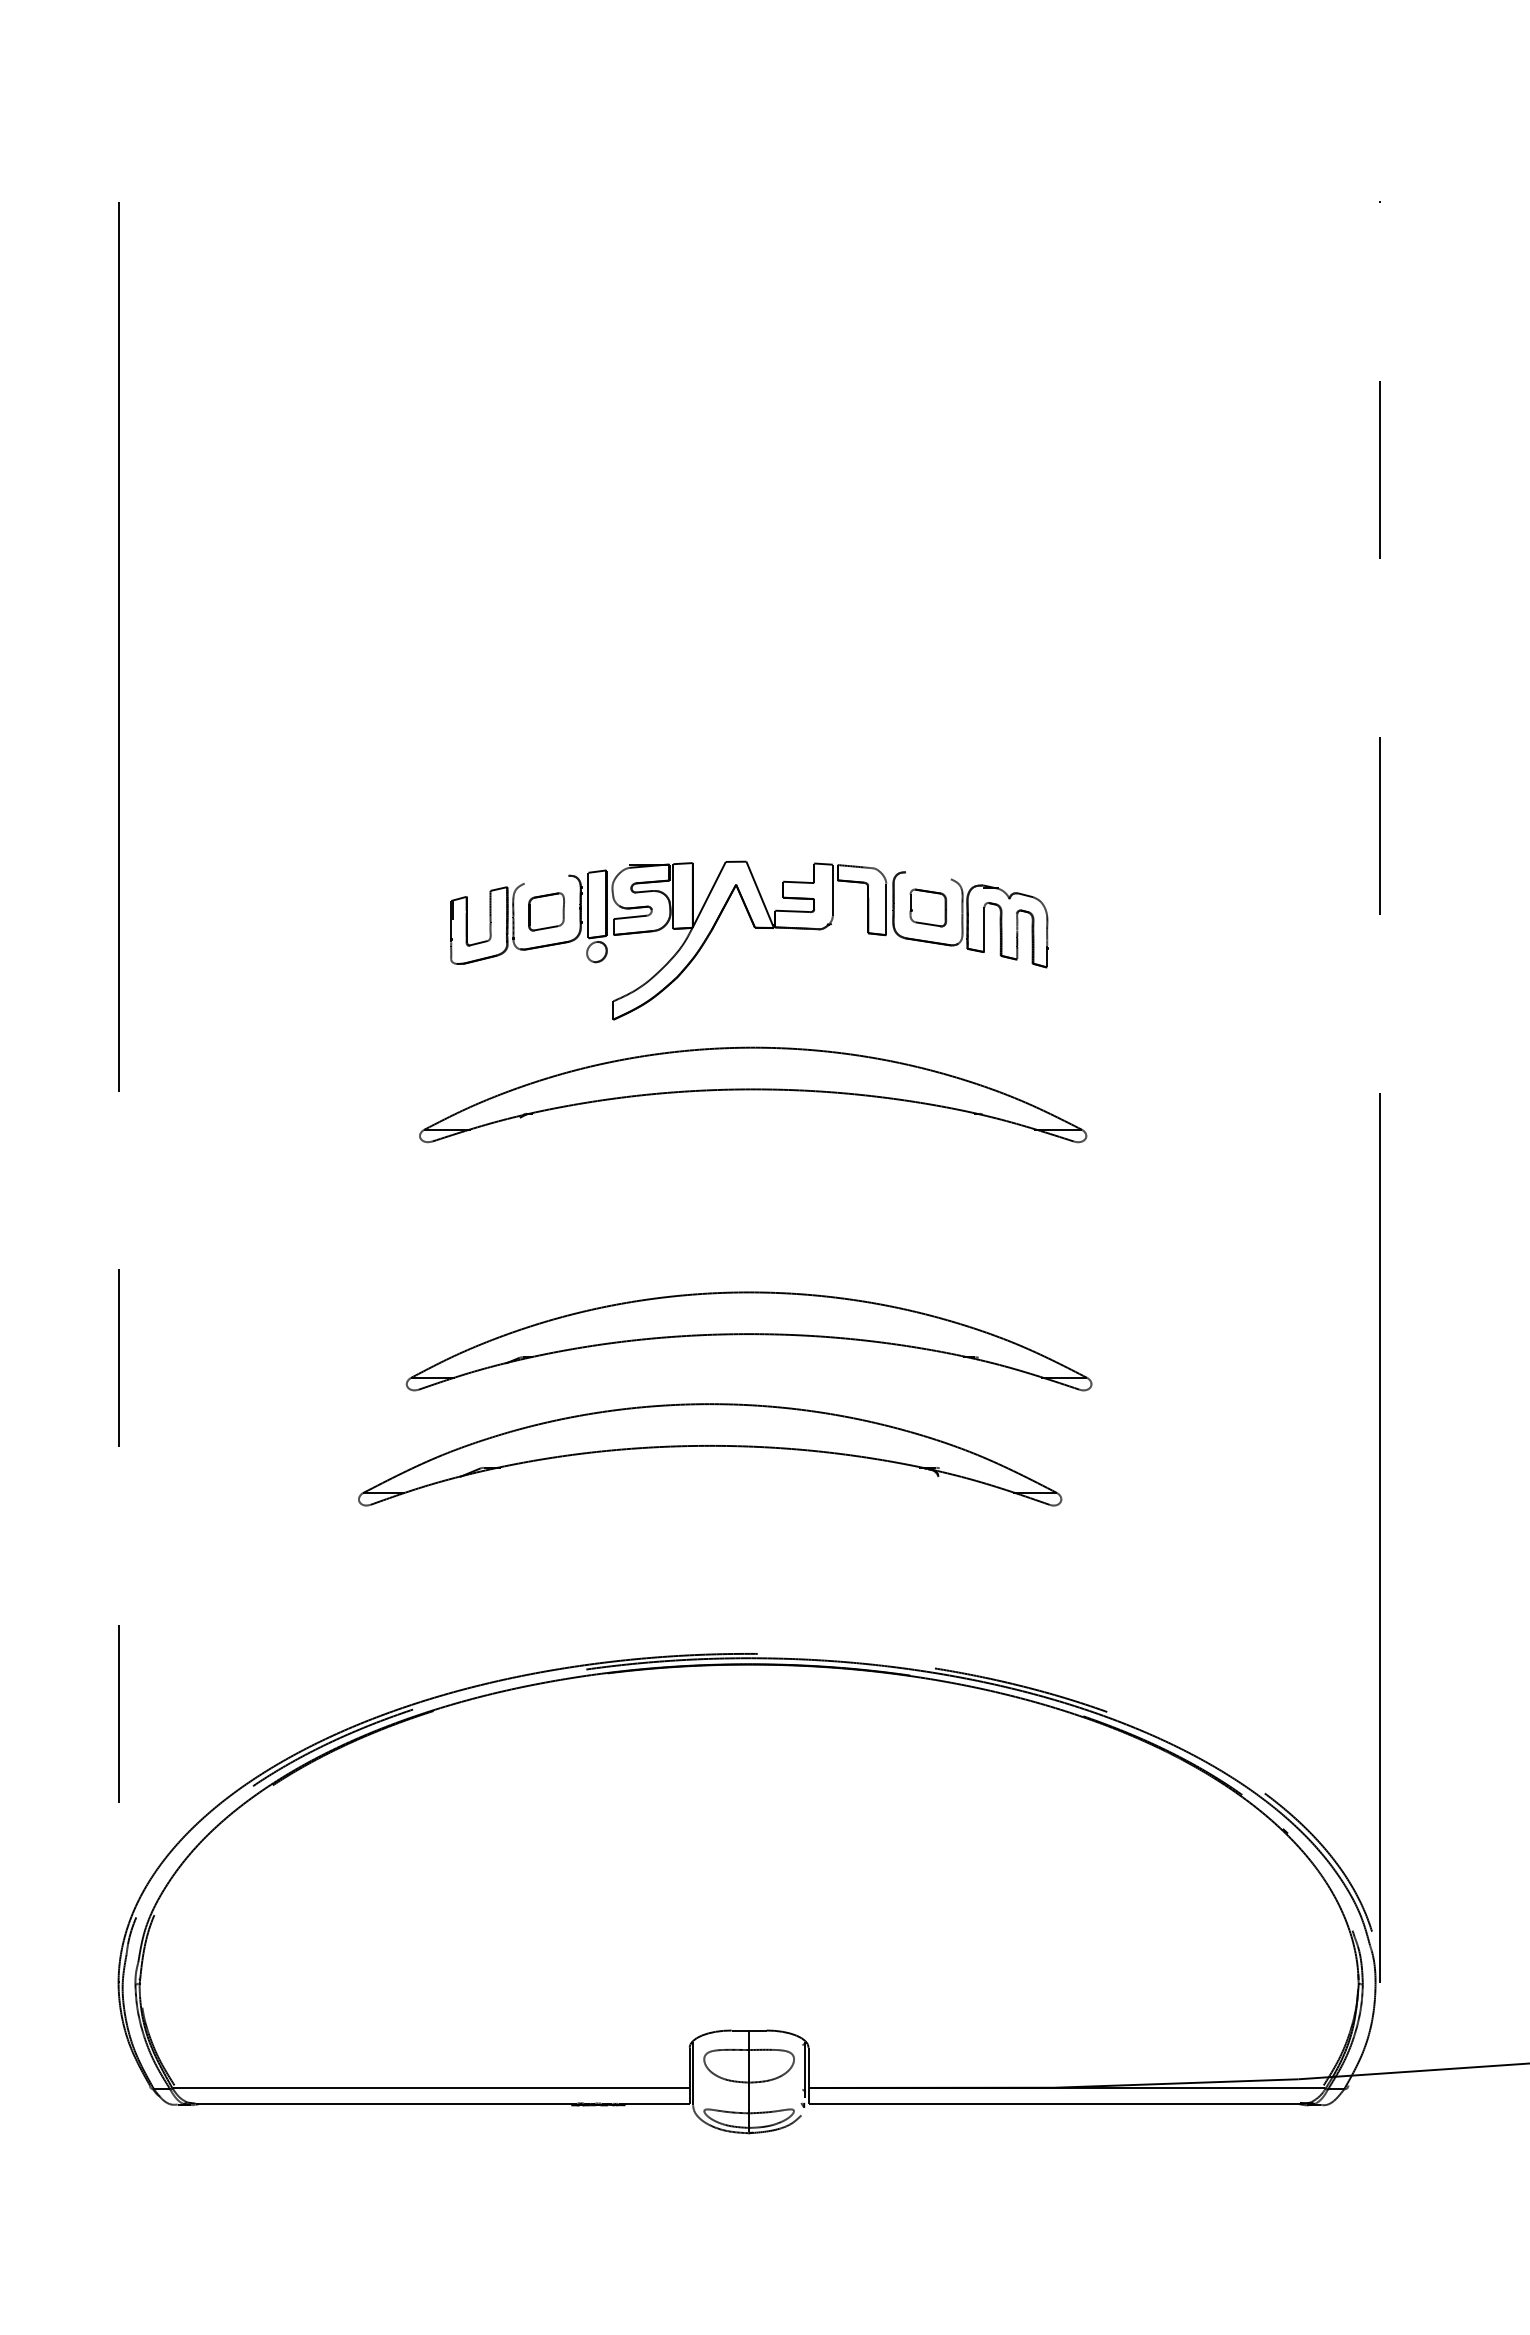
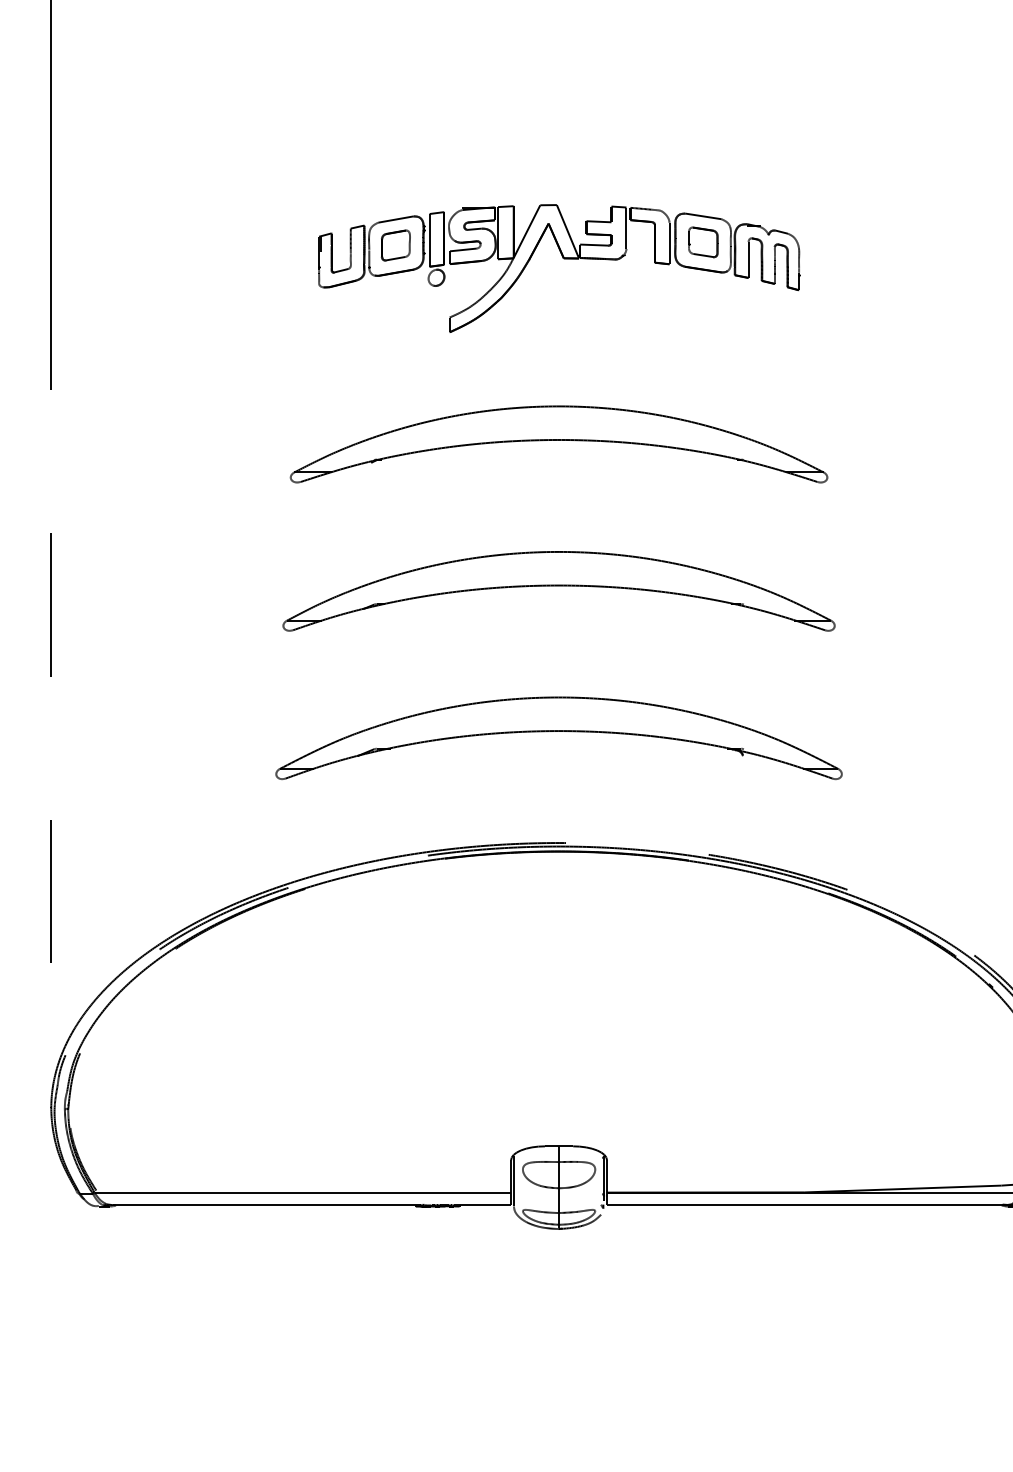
line: (927, 875) -> (702, 216), added
line: (546, 879) -> (395, 219), added
part: (753, 1094) -> (559, 444), moved
part: (710, 1446) -> (559, 731), moved

